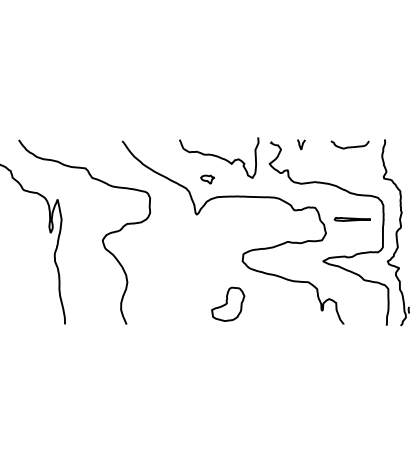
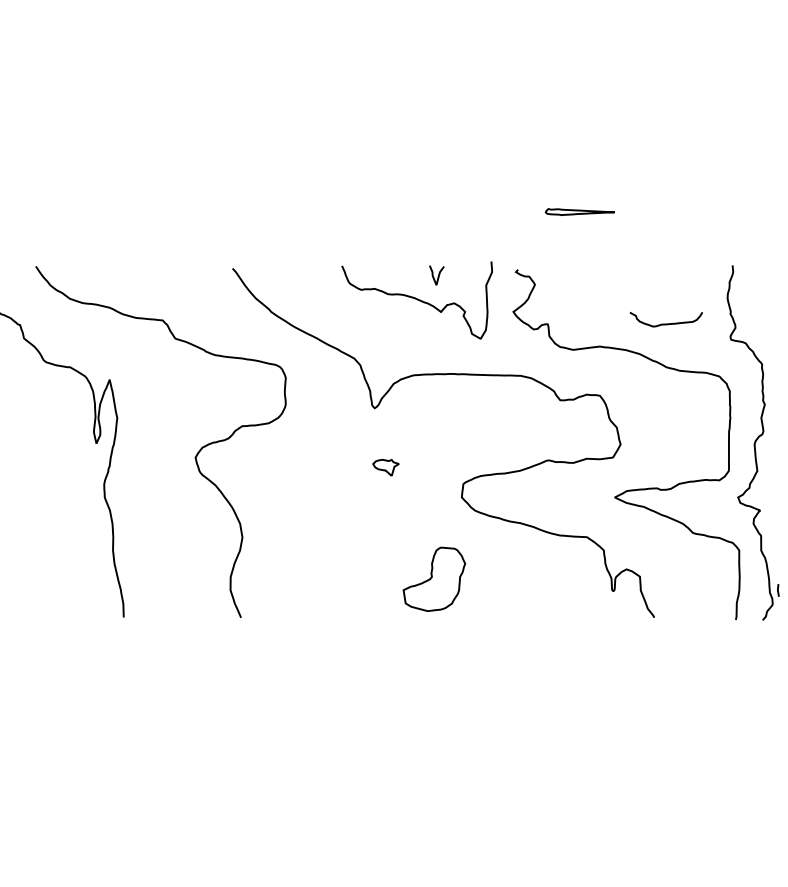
curve: (301, 144) -> (436, 275), moved
curve: (349, 146) -> (665, 322), moved
part: (207, 179) -> (385, 467), moved
line: (351, 219) -> (577, 212), moved

